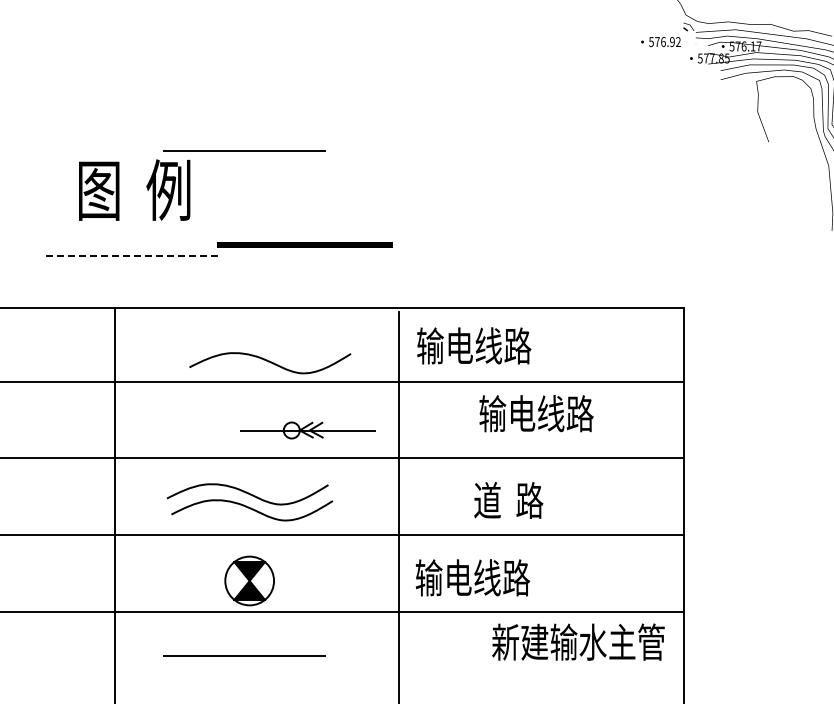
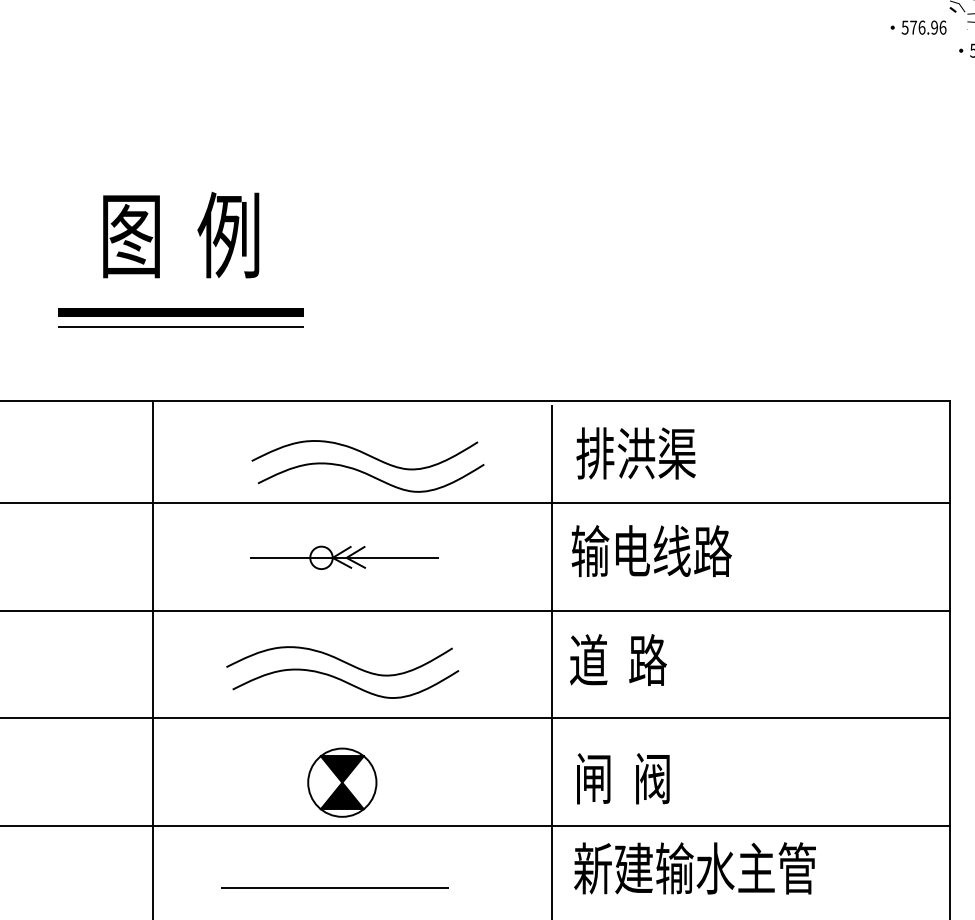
text: (678, 42) -> (943, 28), 576.92 -> 576.96
line: (244, 150) -> (335, 179), removed
line: (304, 244) -> (179, 311), moved
line: (134, 255) -> (180, 326), dashed -> solid
text: (473, 345) -> (655, 452), 输电线路 -> 排洪渠
curve: (265, 346) -> (364, 454), added
text: (536, 413) -> (651, 550), moved
part: (307, 430) -> (343, 557), moved
text: (508, 500) -> (618, 660), moved
text: (472, 577) -> (654, 777), 输电线路 -> 闸  阀
text: (578, 641) -> (695, 867), moved

